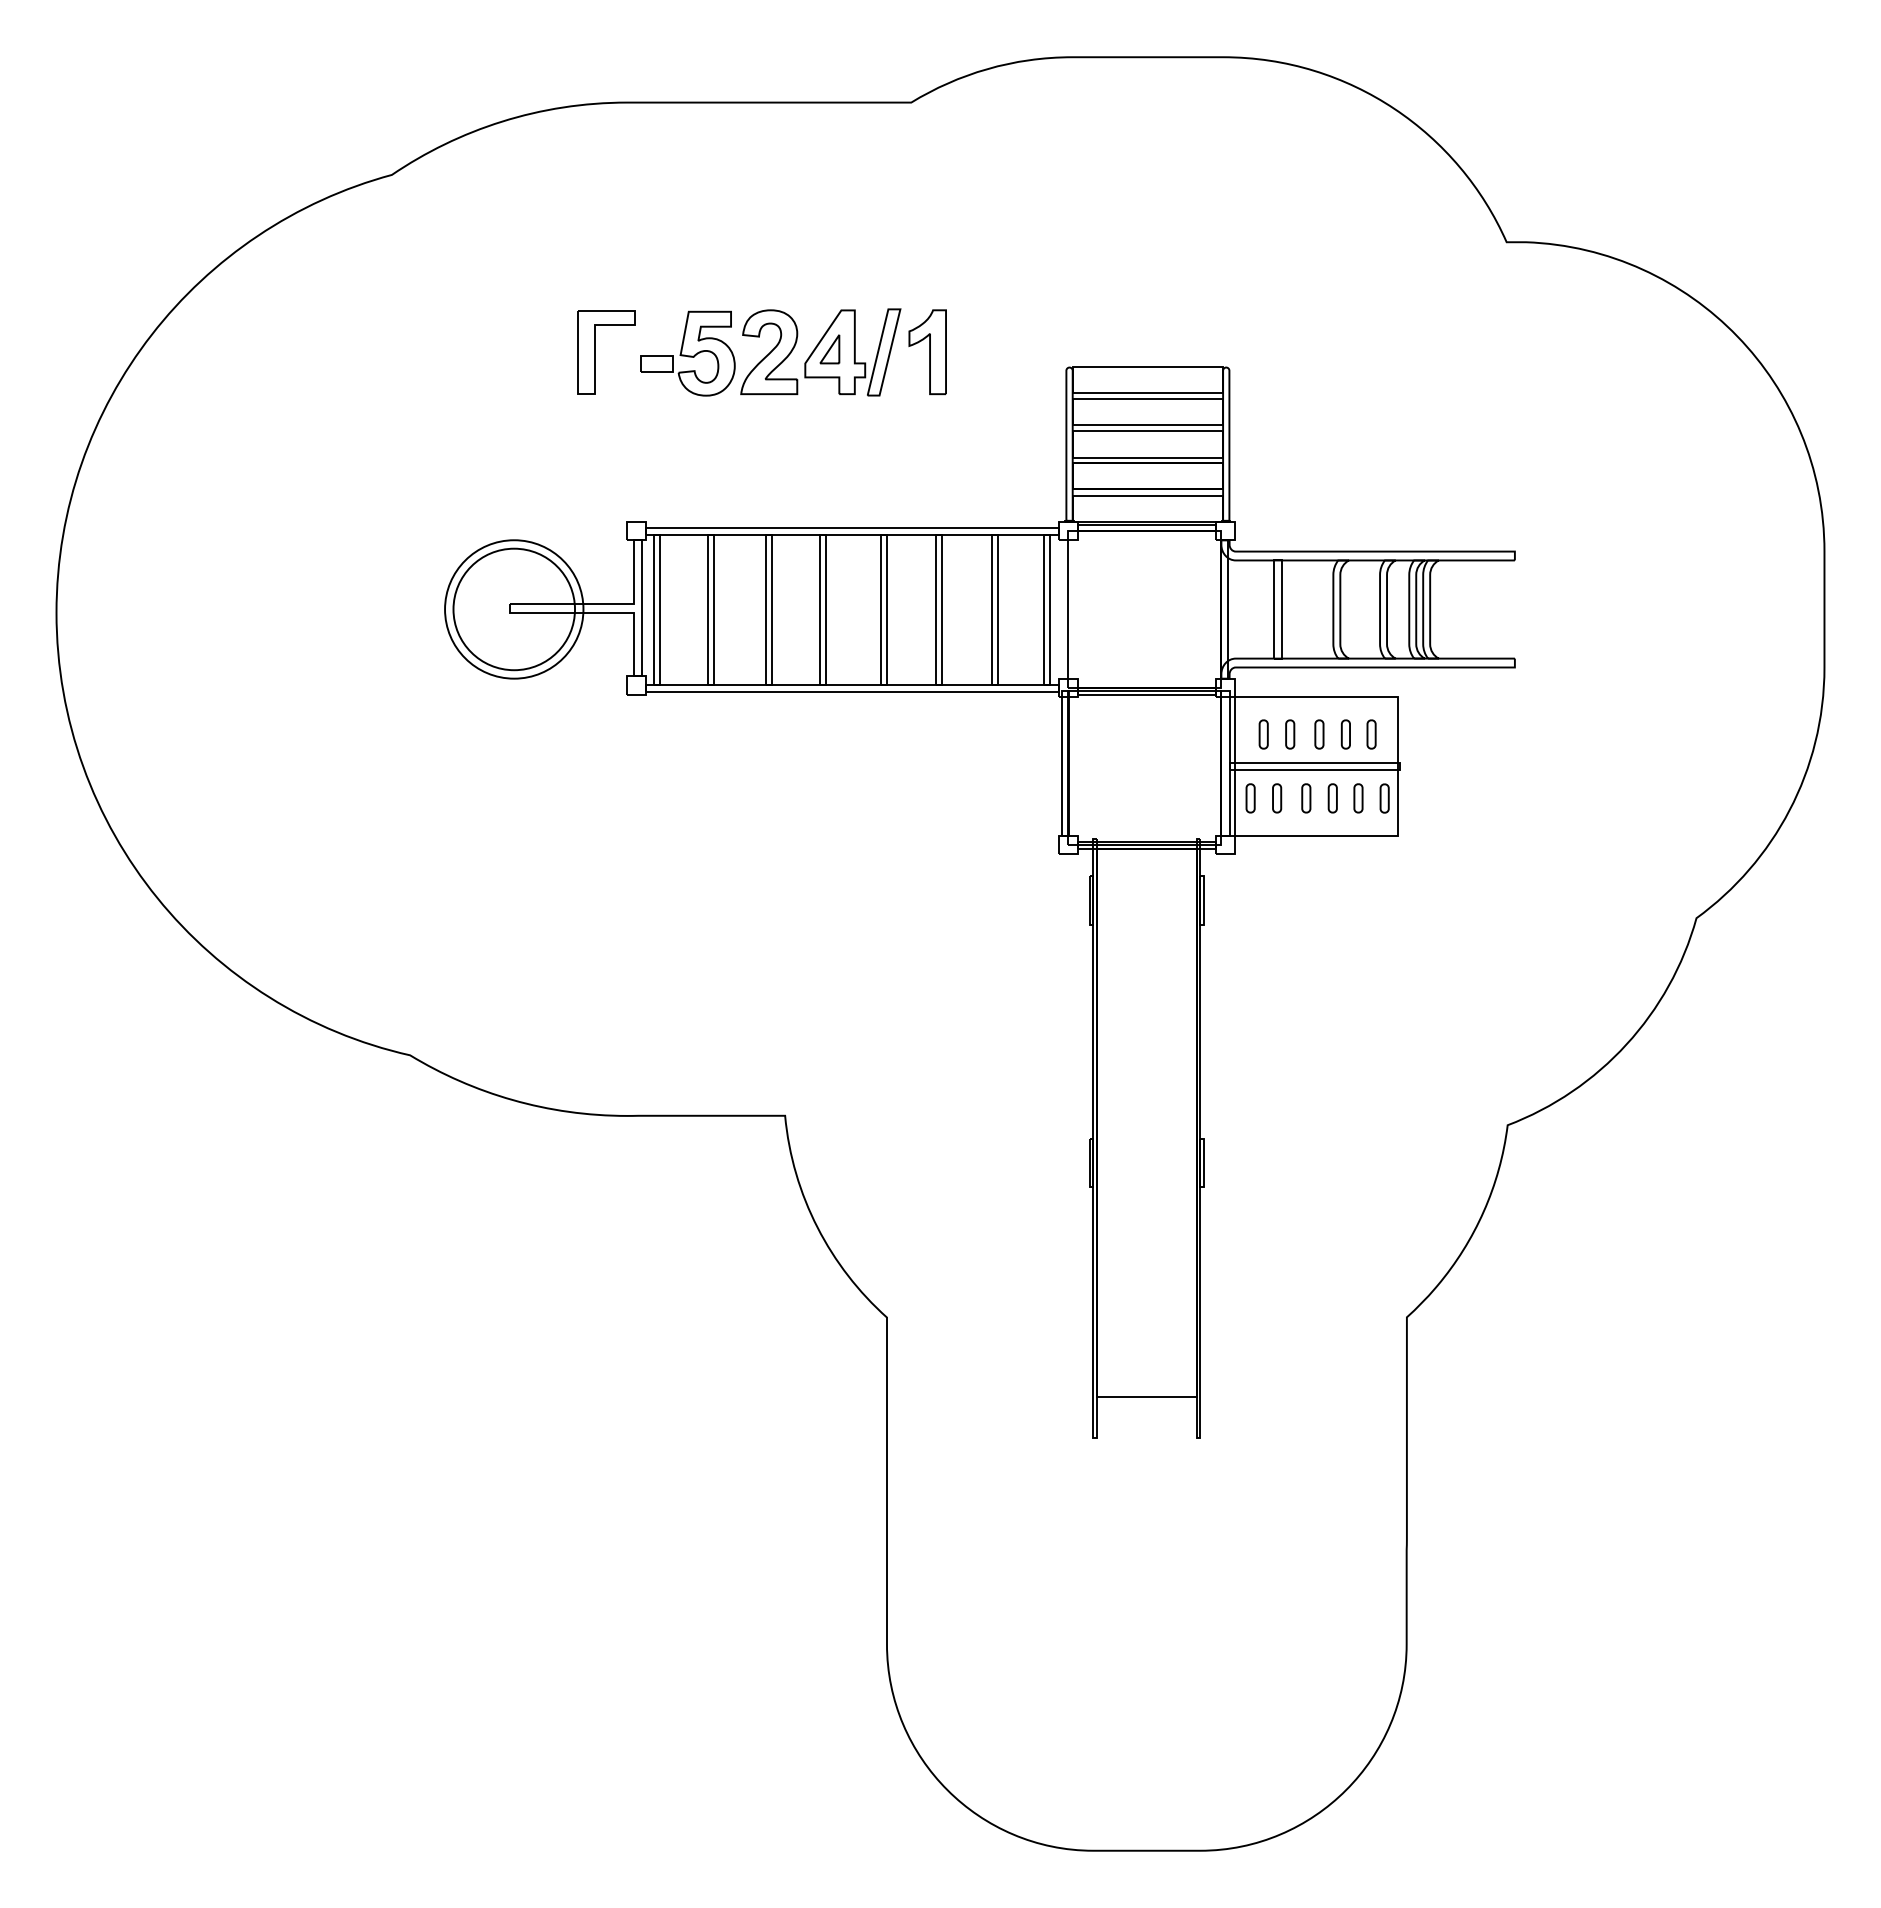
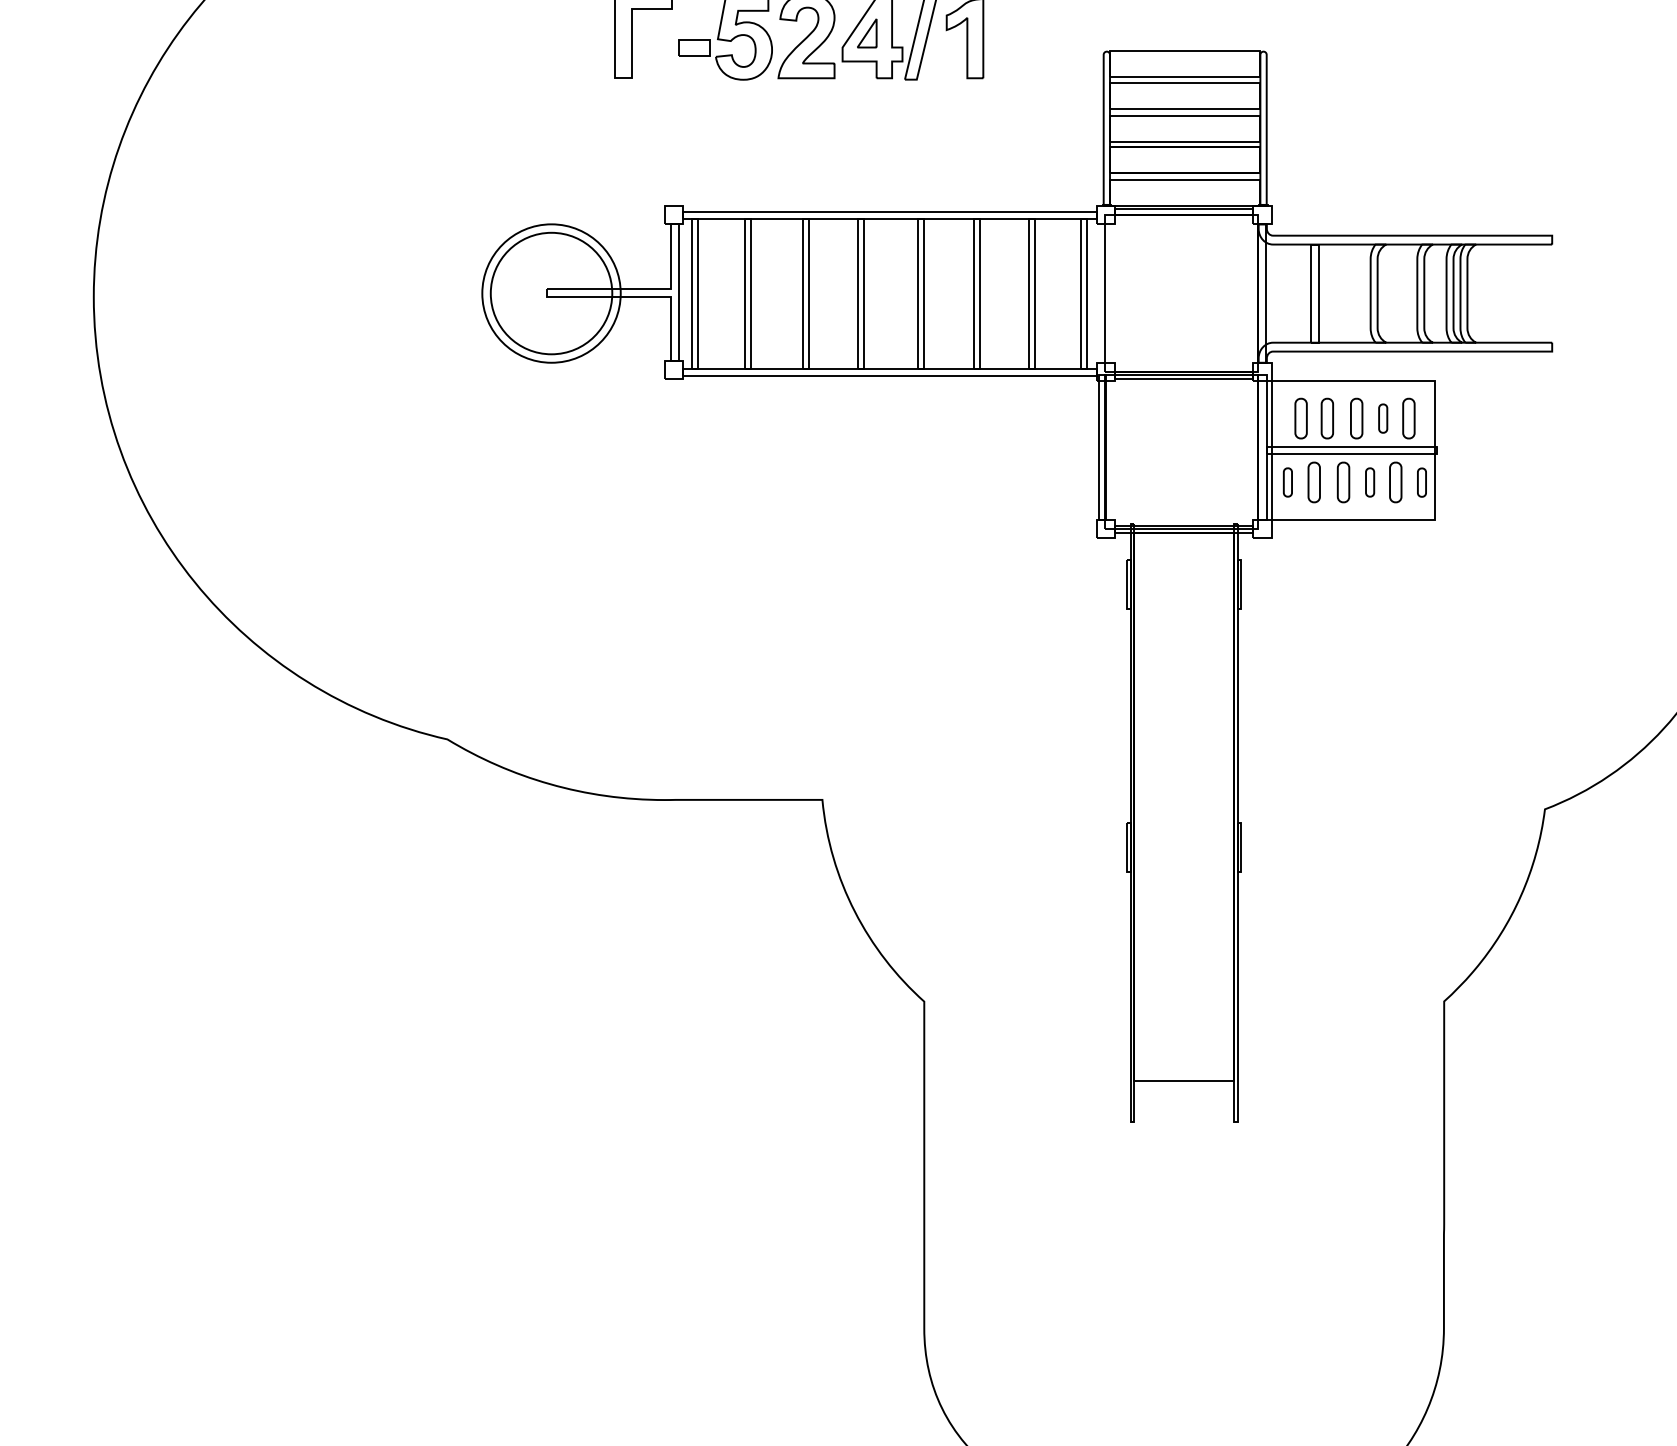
part: (1263, 734) -> (1300, 418), size x1.4
part: (1290, 734) -> (1327, 418), size x1.4
part: (1319, 734) -> (1356, 418), size x1.4
part: (1371, 734) -> (1408, 418), size x1.4
part: (1277, 798) -> (1314, 482), size x1.4
part: (1306, 798) -> (1343, 482), size x1.4
part: (1358, 798) -> (1395, 482), size x1.4

